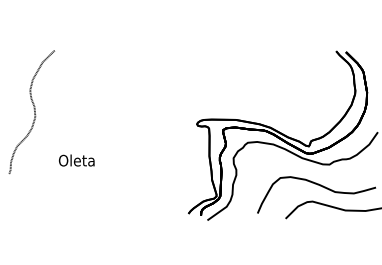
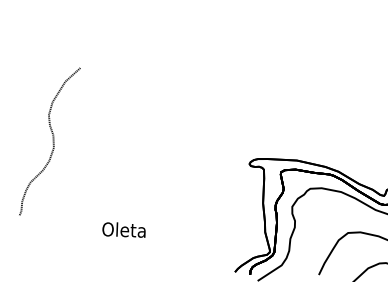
text: (76, 160) -> (123, 229), moved

